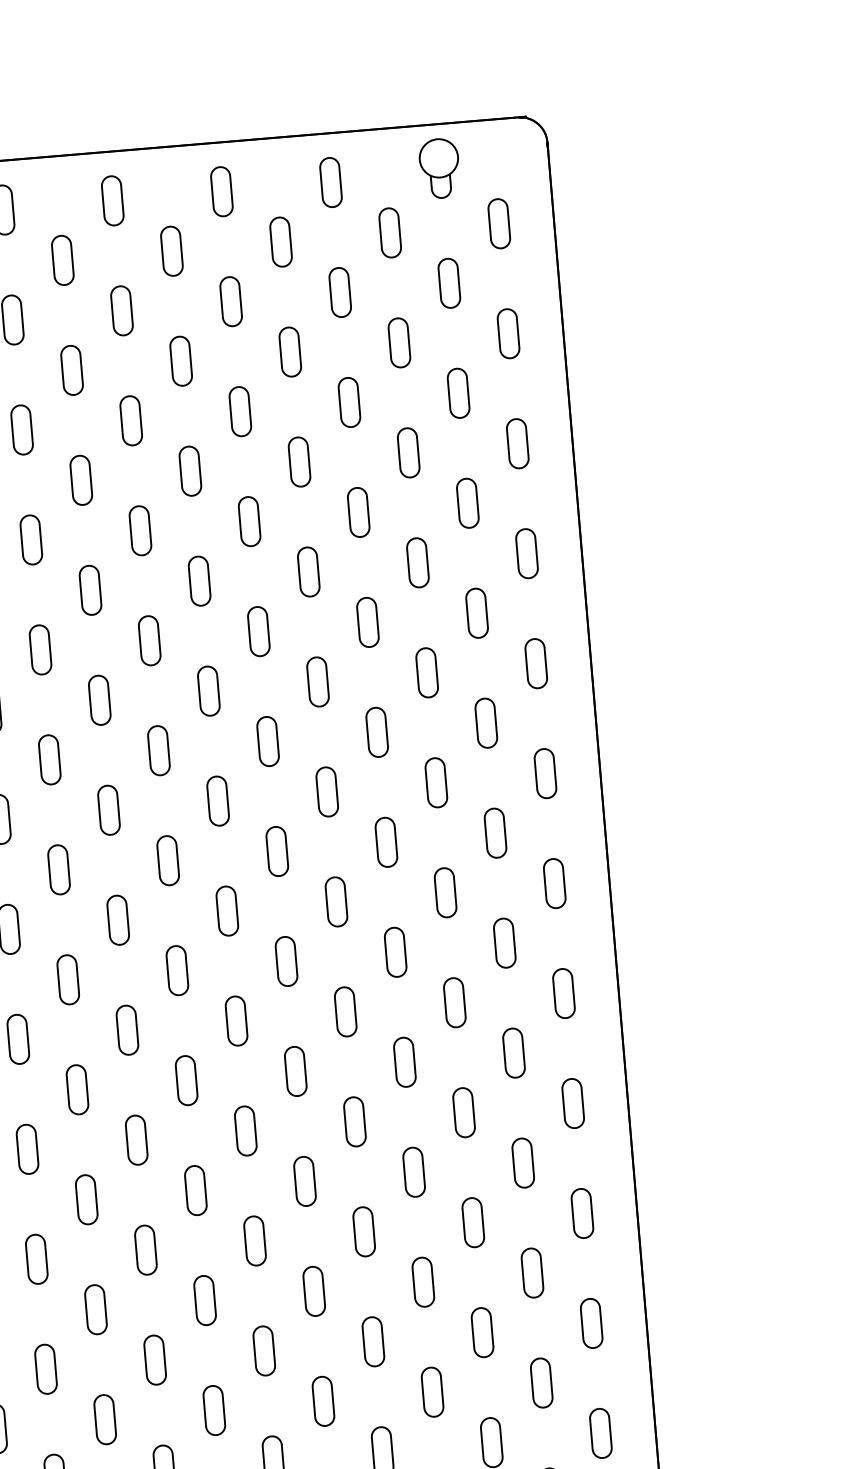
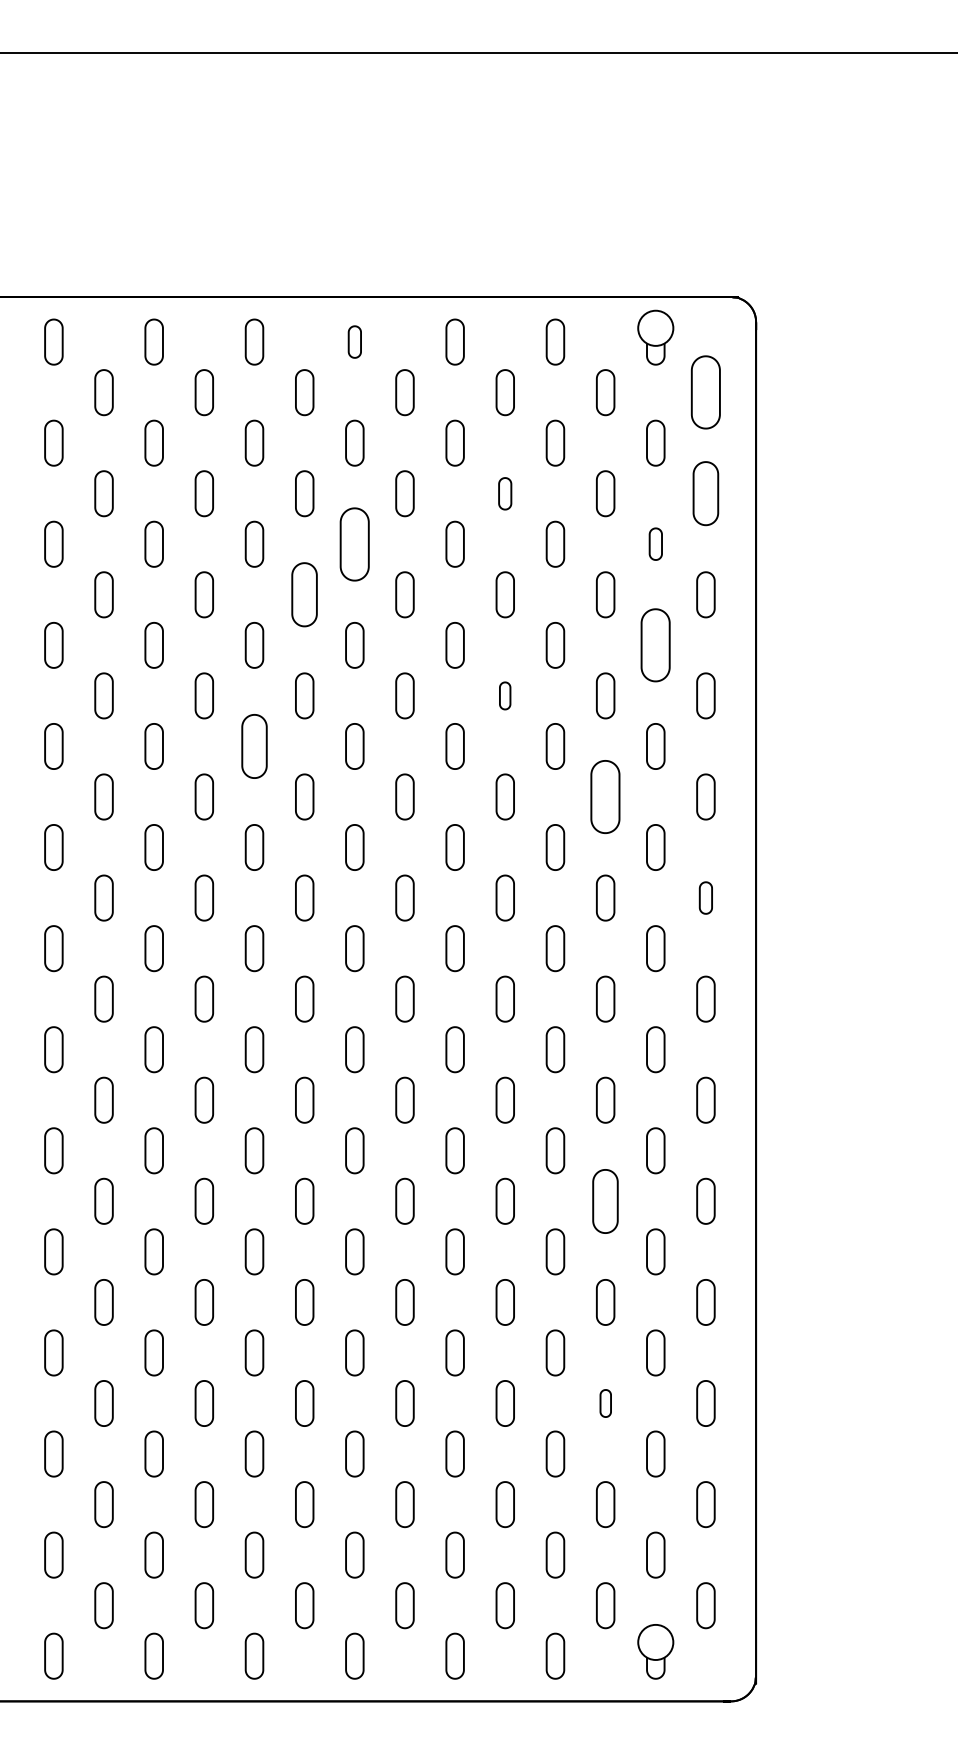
part: (112, 200) -> (354, 341), size x0.7
part: (498, 223) -> (705, 392), size x1.6
part: (508, 333) -> (705, 493), size x1.4
part: (289, 351) -> (504, 493), size x0.7
part: (458, 392) -> (655, 543), size x0.7
part: (130, 419) -> (354, 543), size x1.6
part: (81, 480) -> (304, 594), size x1.4
part: (467, 503) -> (655, 645), size x1.6
part: (307, 571) -> (504, 695), size x0.6
part: (40, 649) -> (254, 746), size x1.4
part: (426, 672) -> (605, 796), size x1.6
part: (544, 773) -> (705, 897), size x0.7
part: (463, 1111) -> (605, 1200), size x1.4
part: (482, 1332) -> (605, 1403), size x0.6

